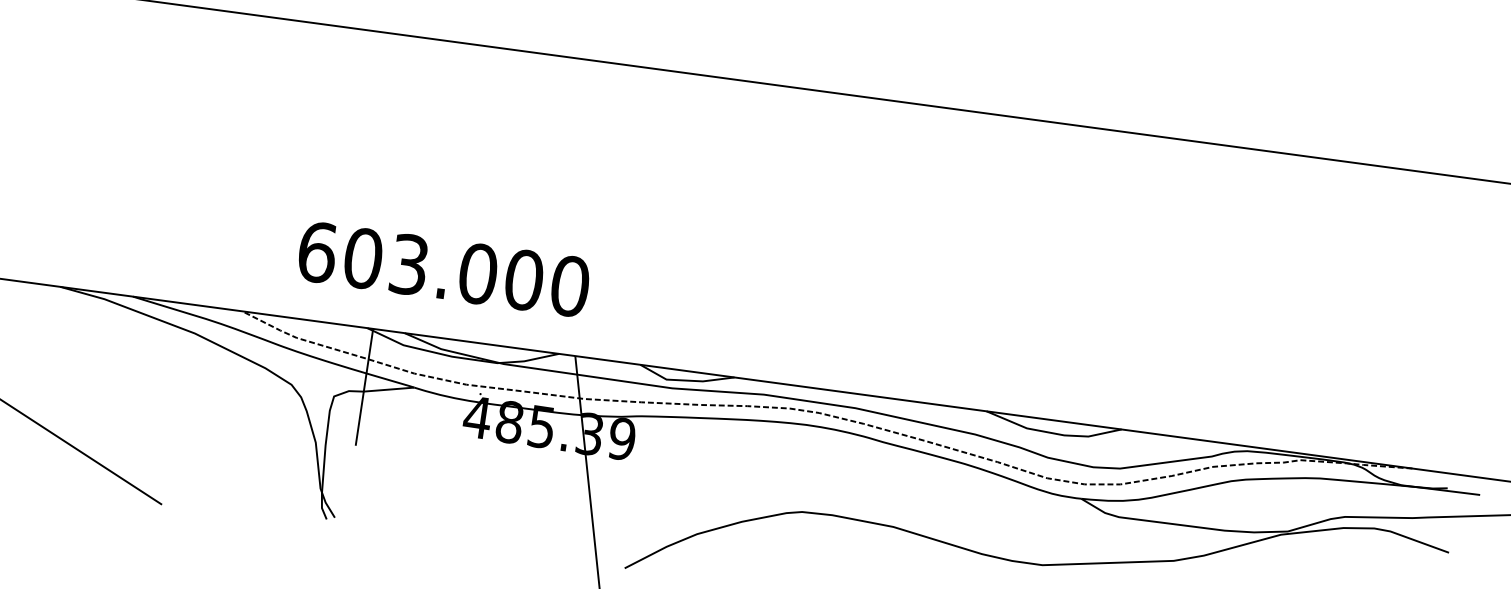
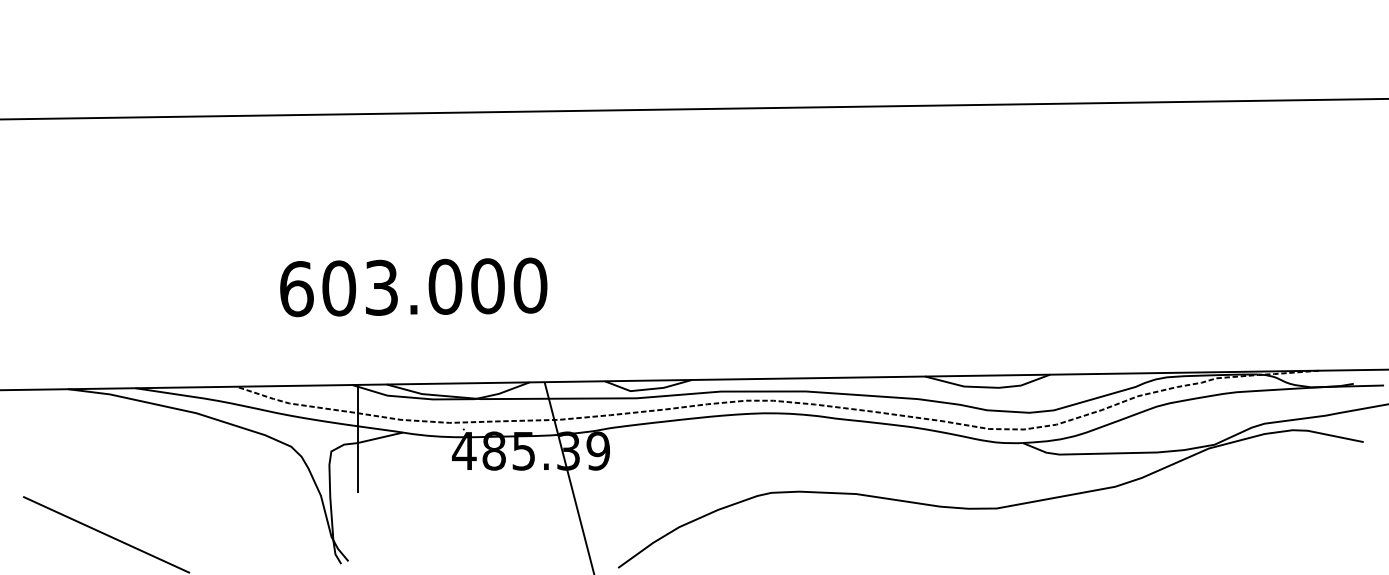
text: (443, 269) -> (413, 287), moved

